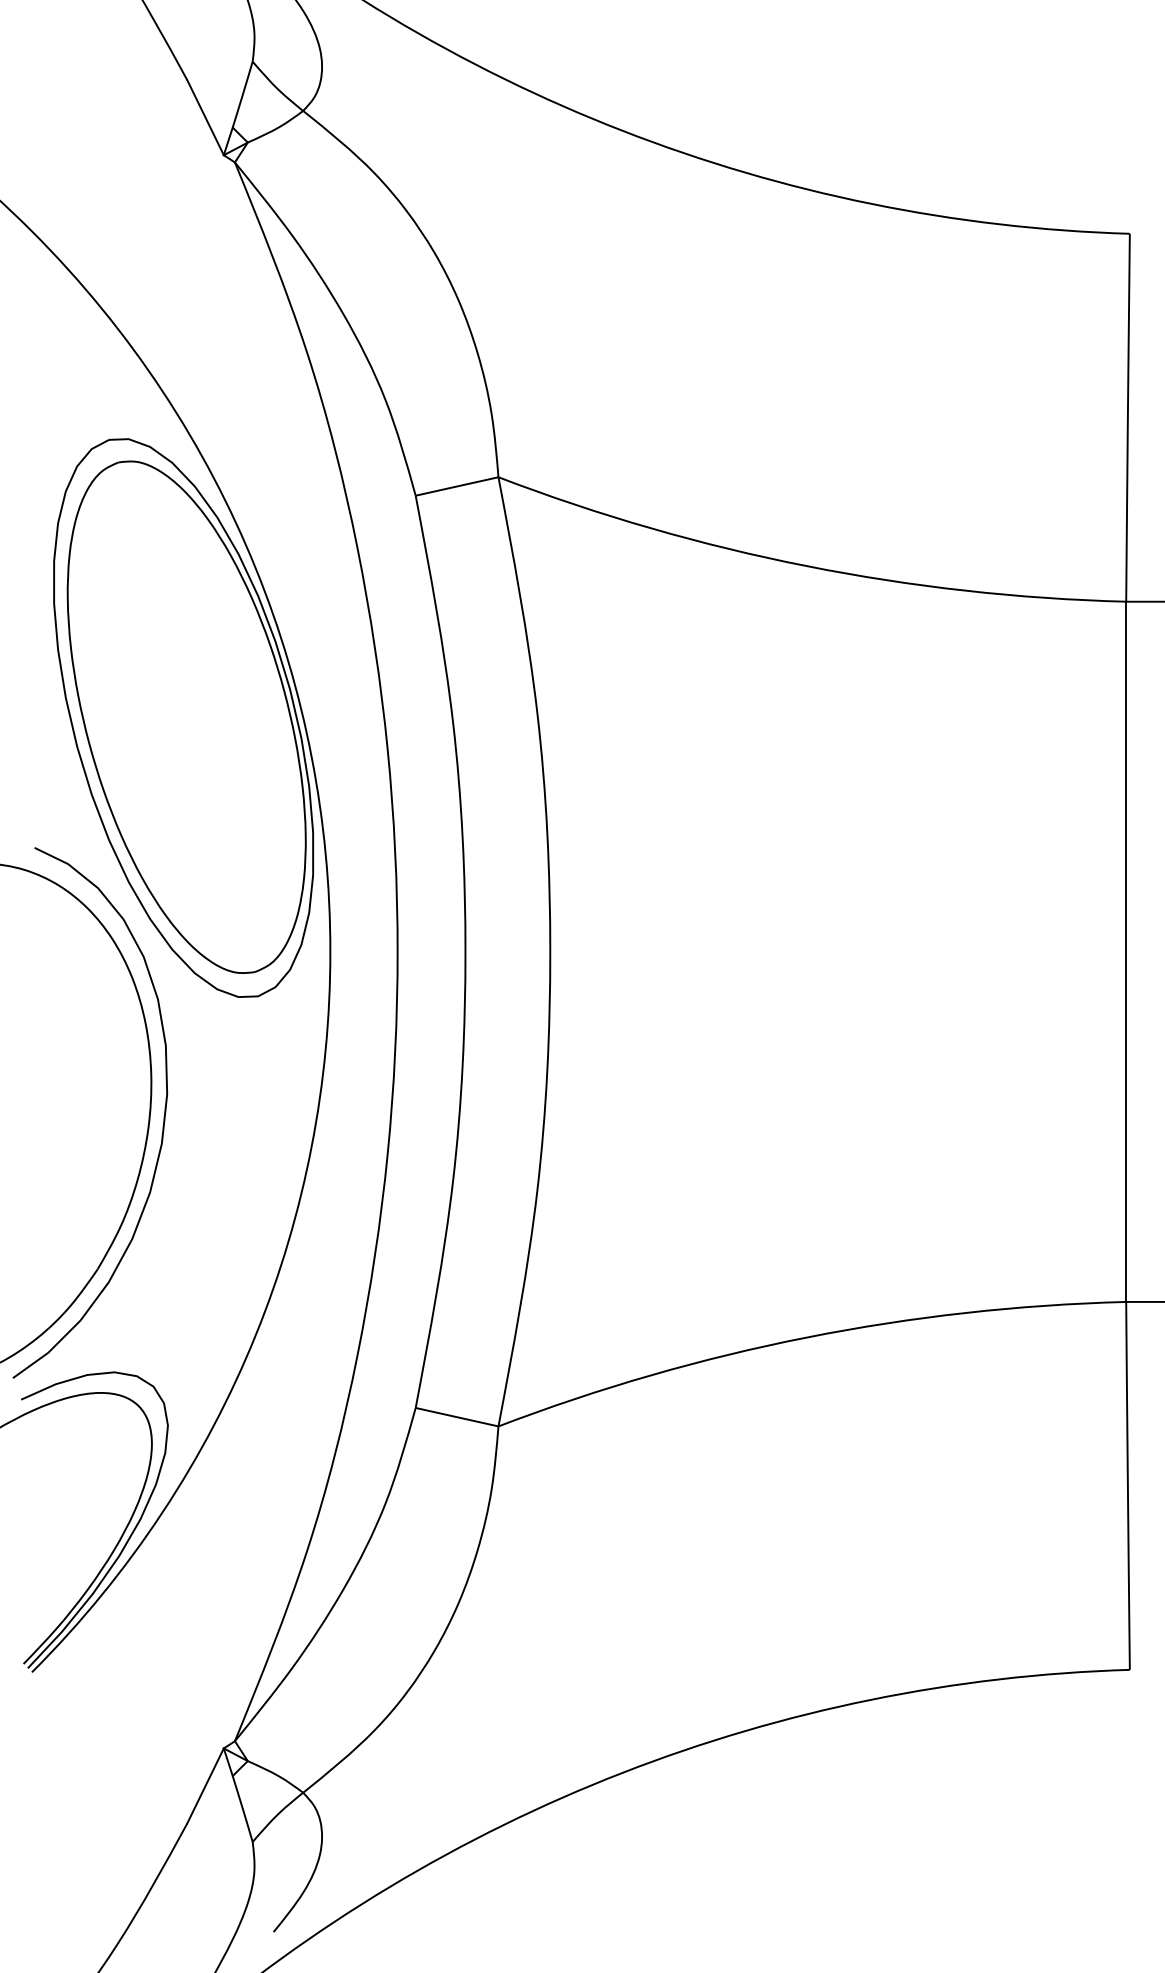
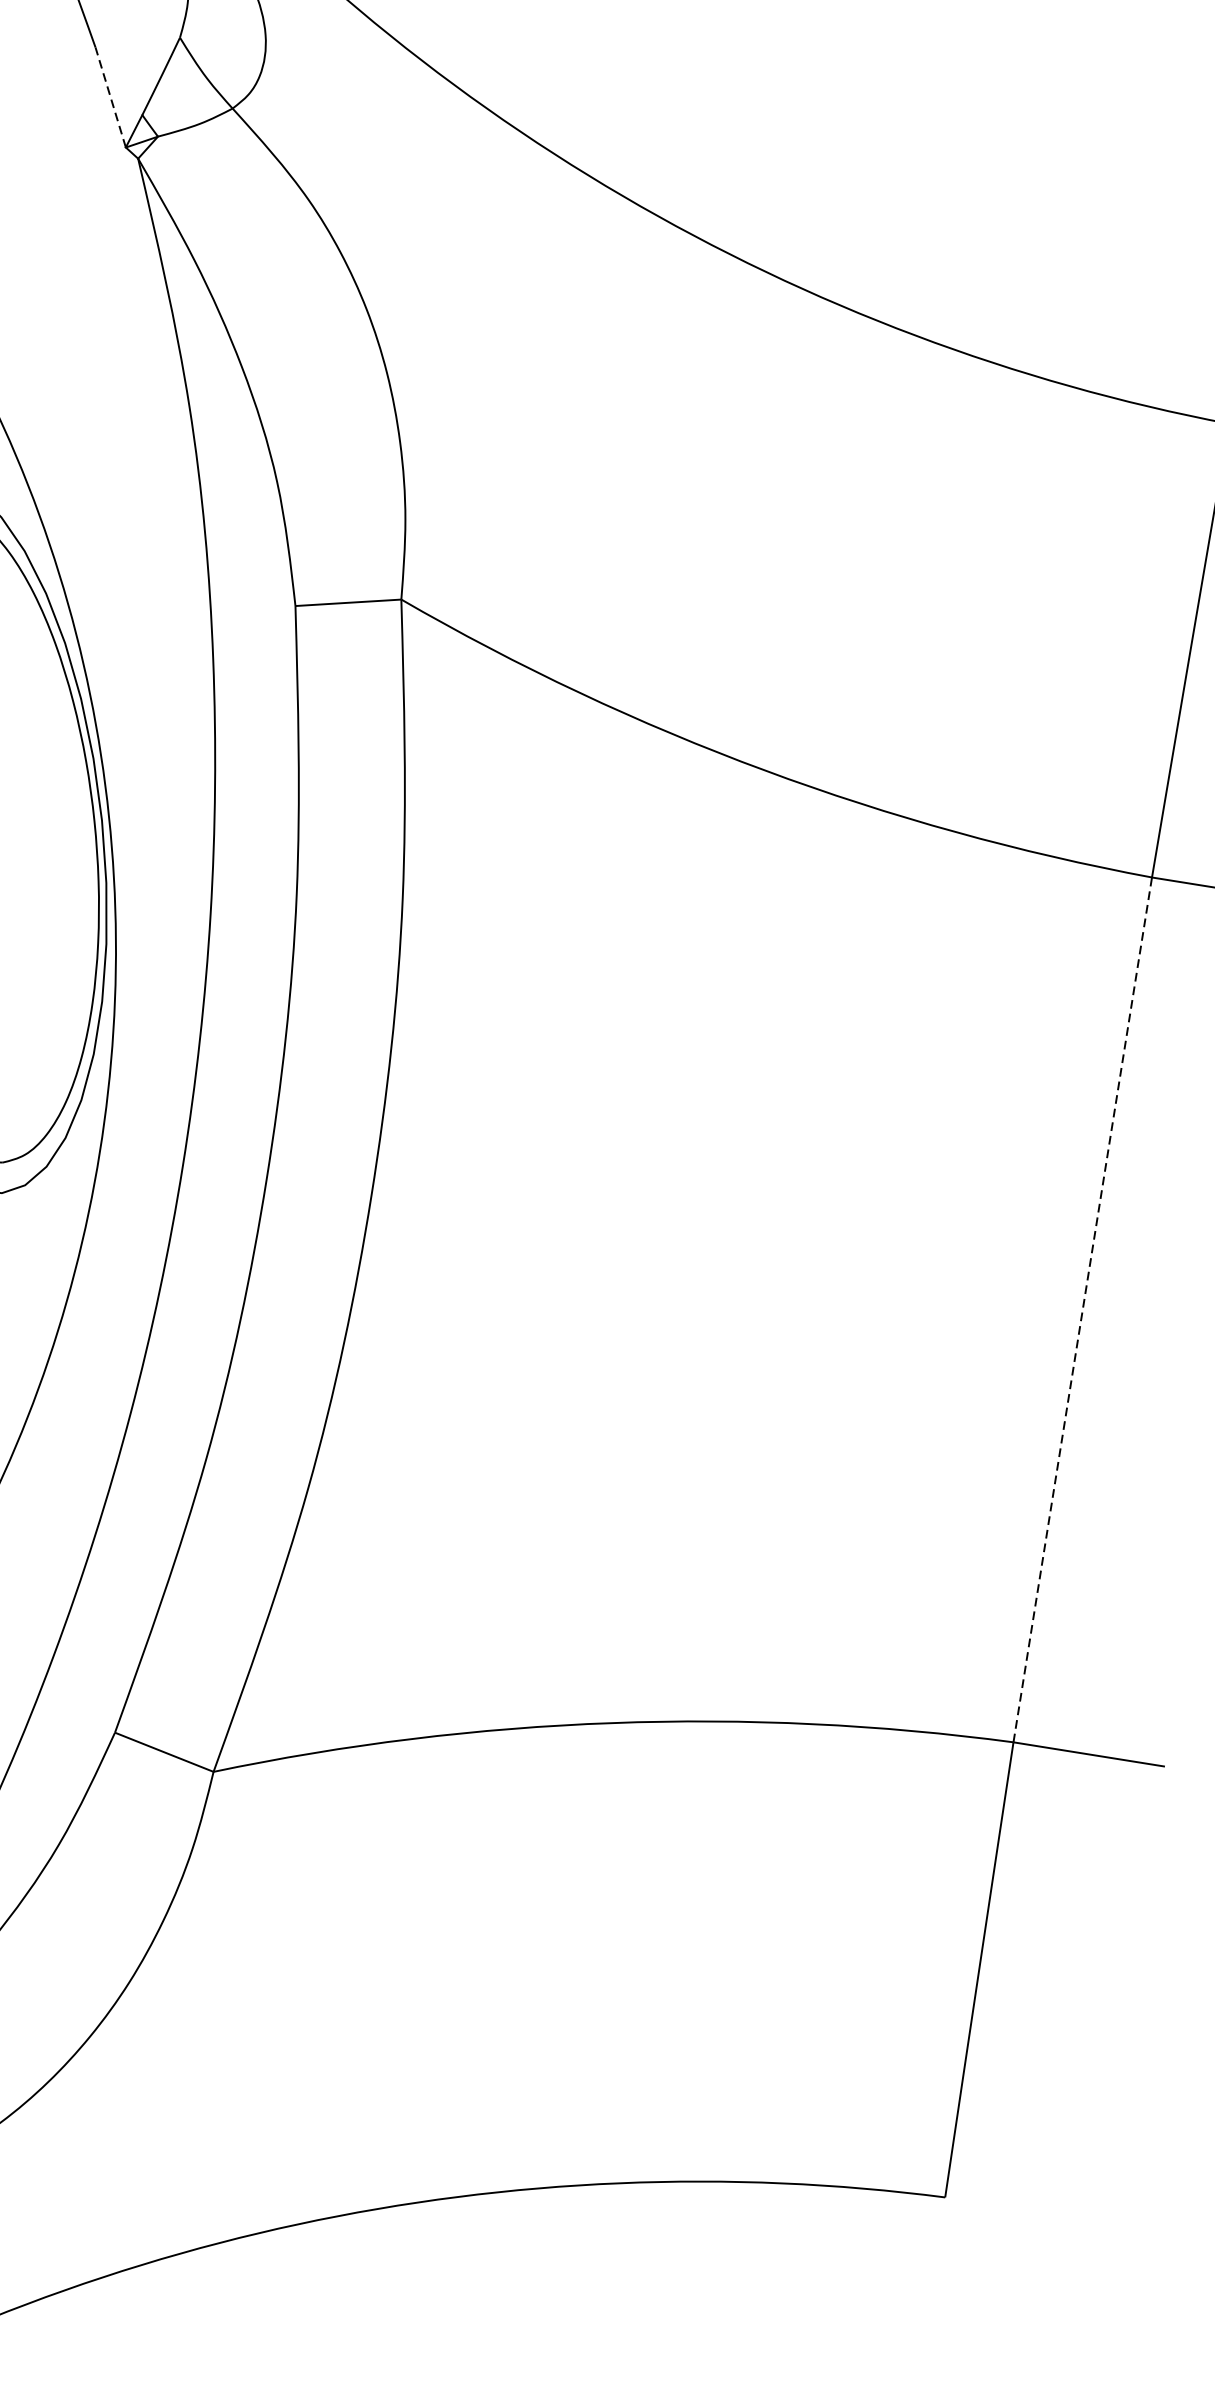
line: (205, 117) -> (110, 97), solid -> dashed
line: (1126, 951) -> (1083, 1309), solid -> dashed

